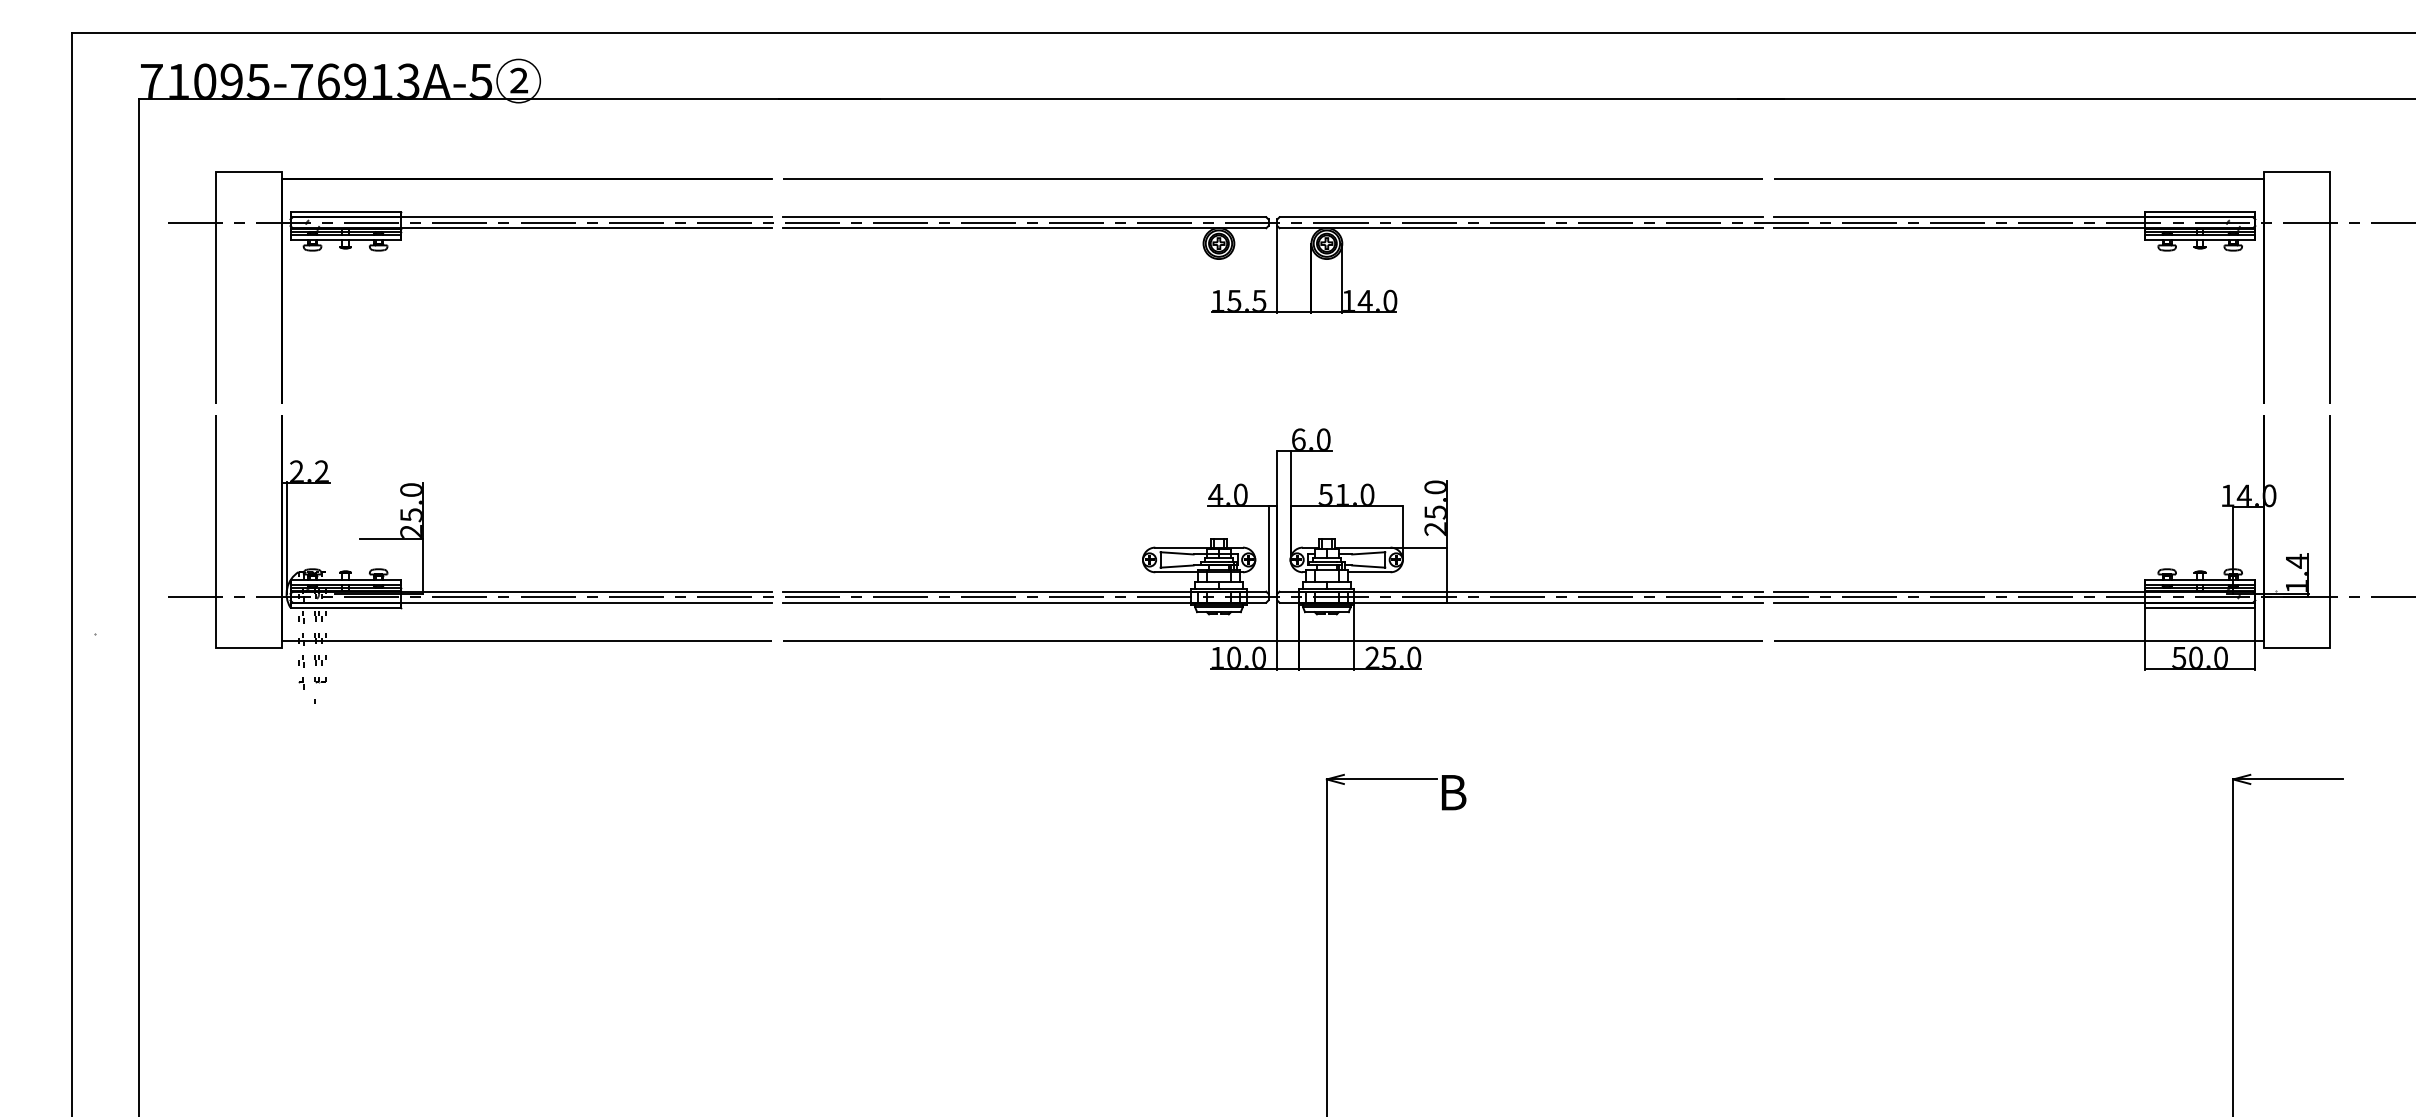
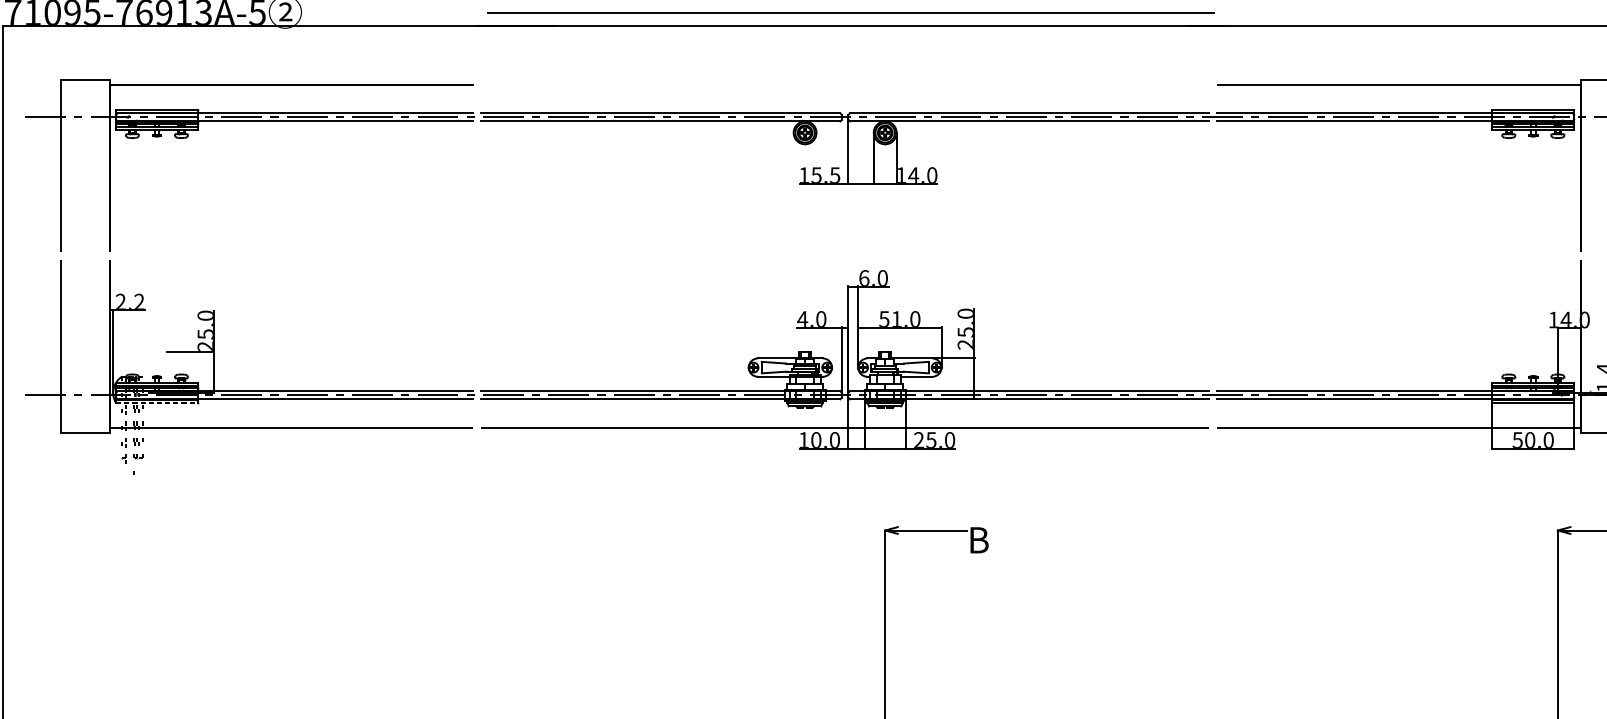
line: (1272, 178) -> (850, 13), moved
line: (346, 607) -> (157, 402), solid -> dashed

